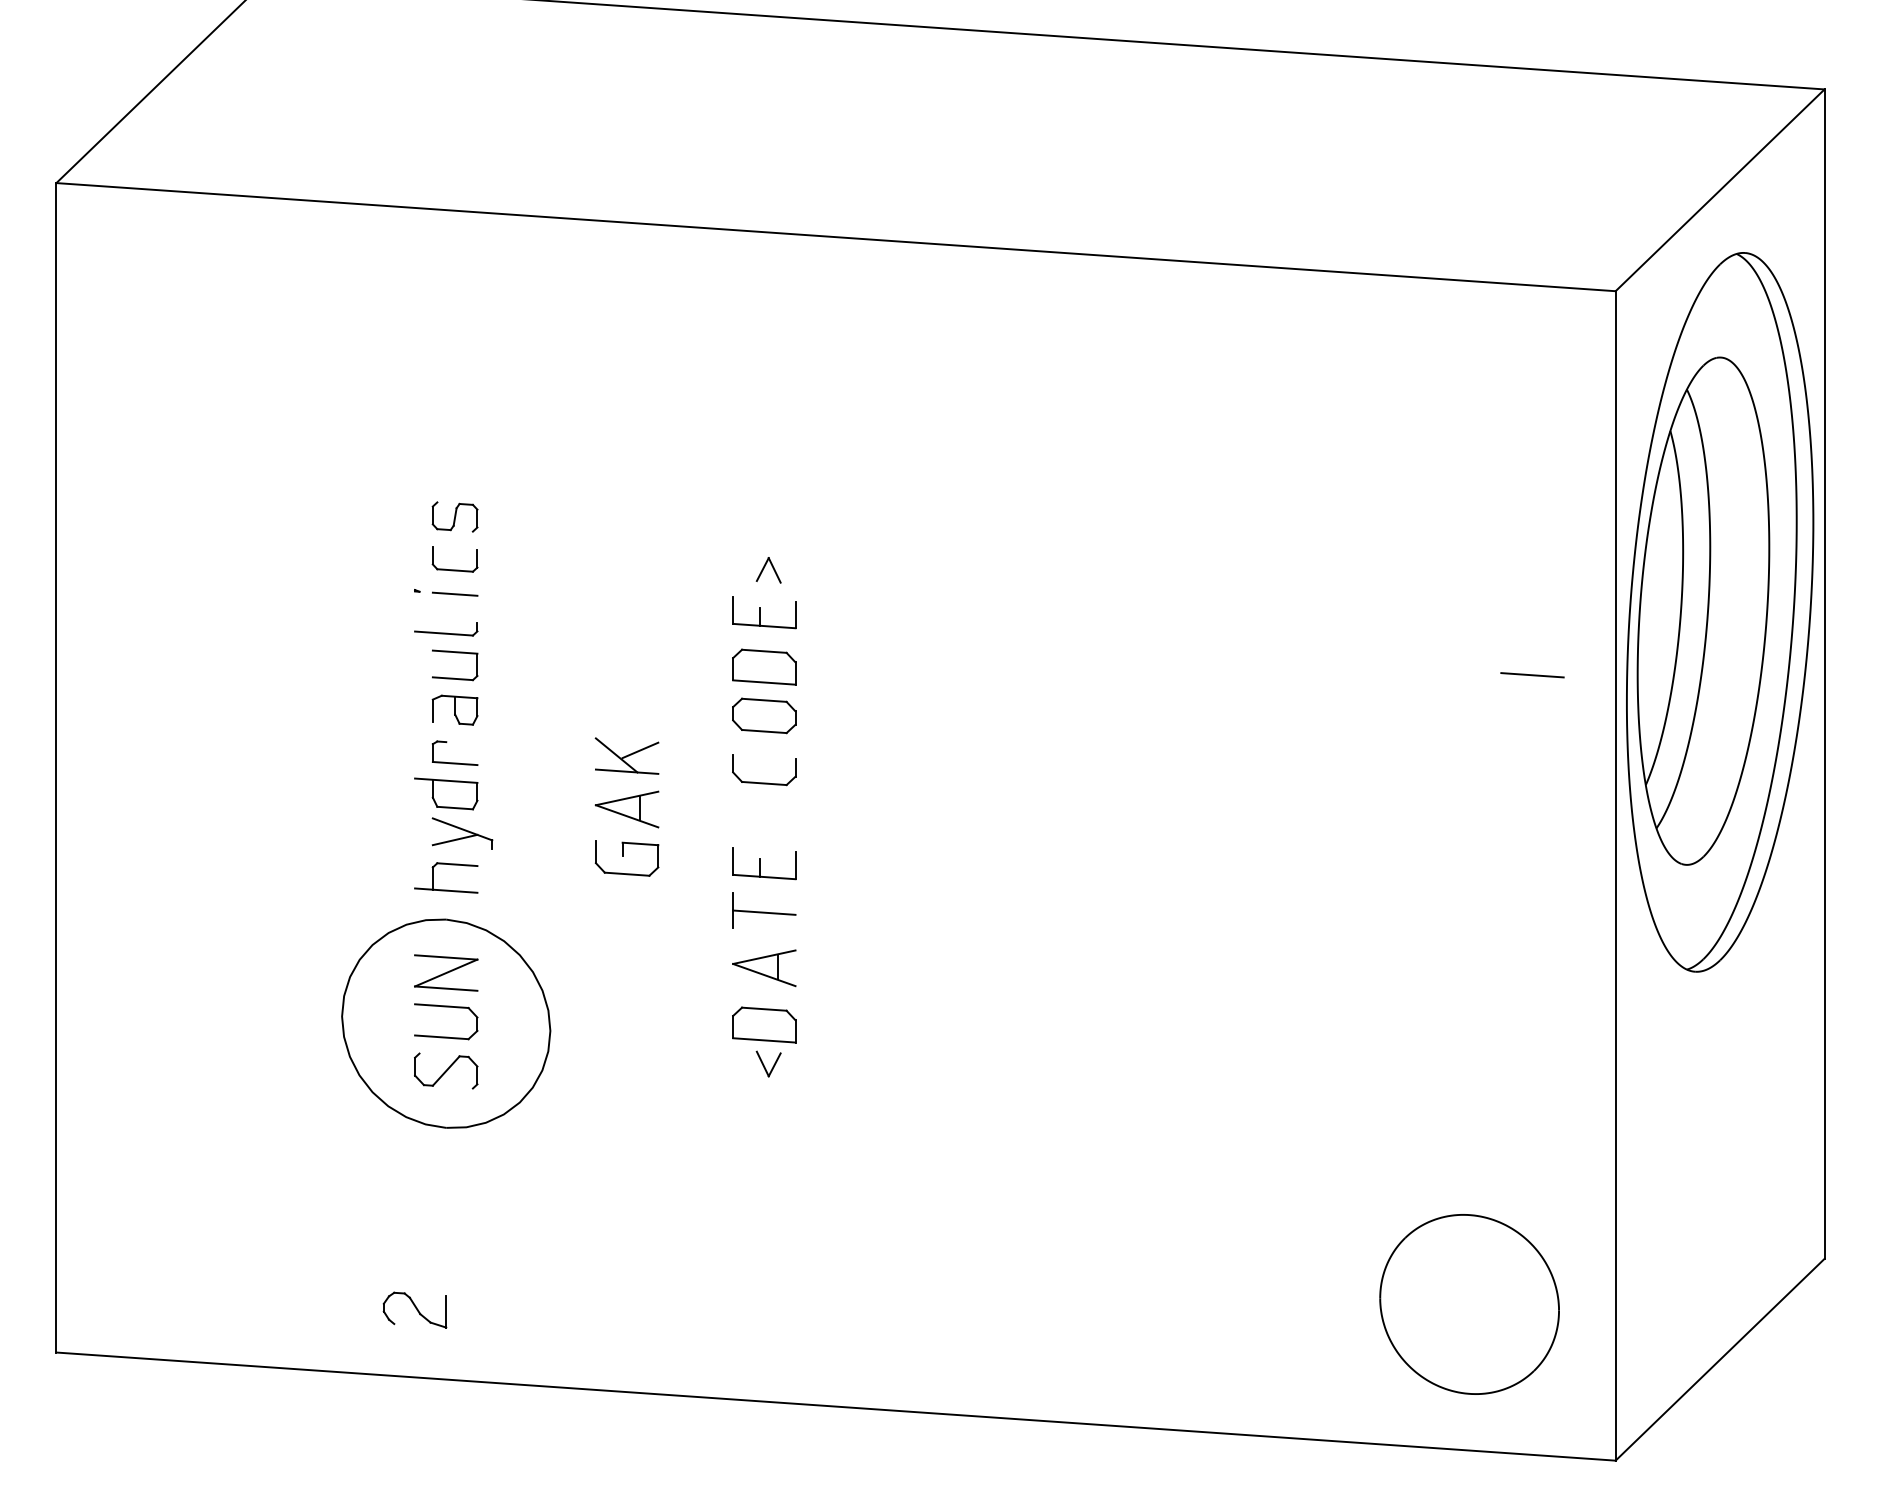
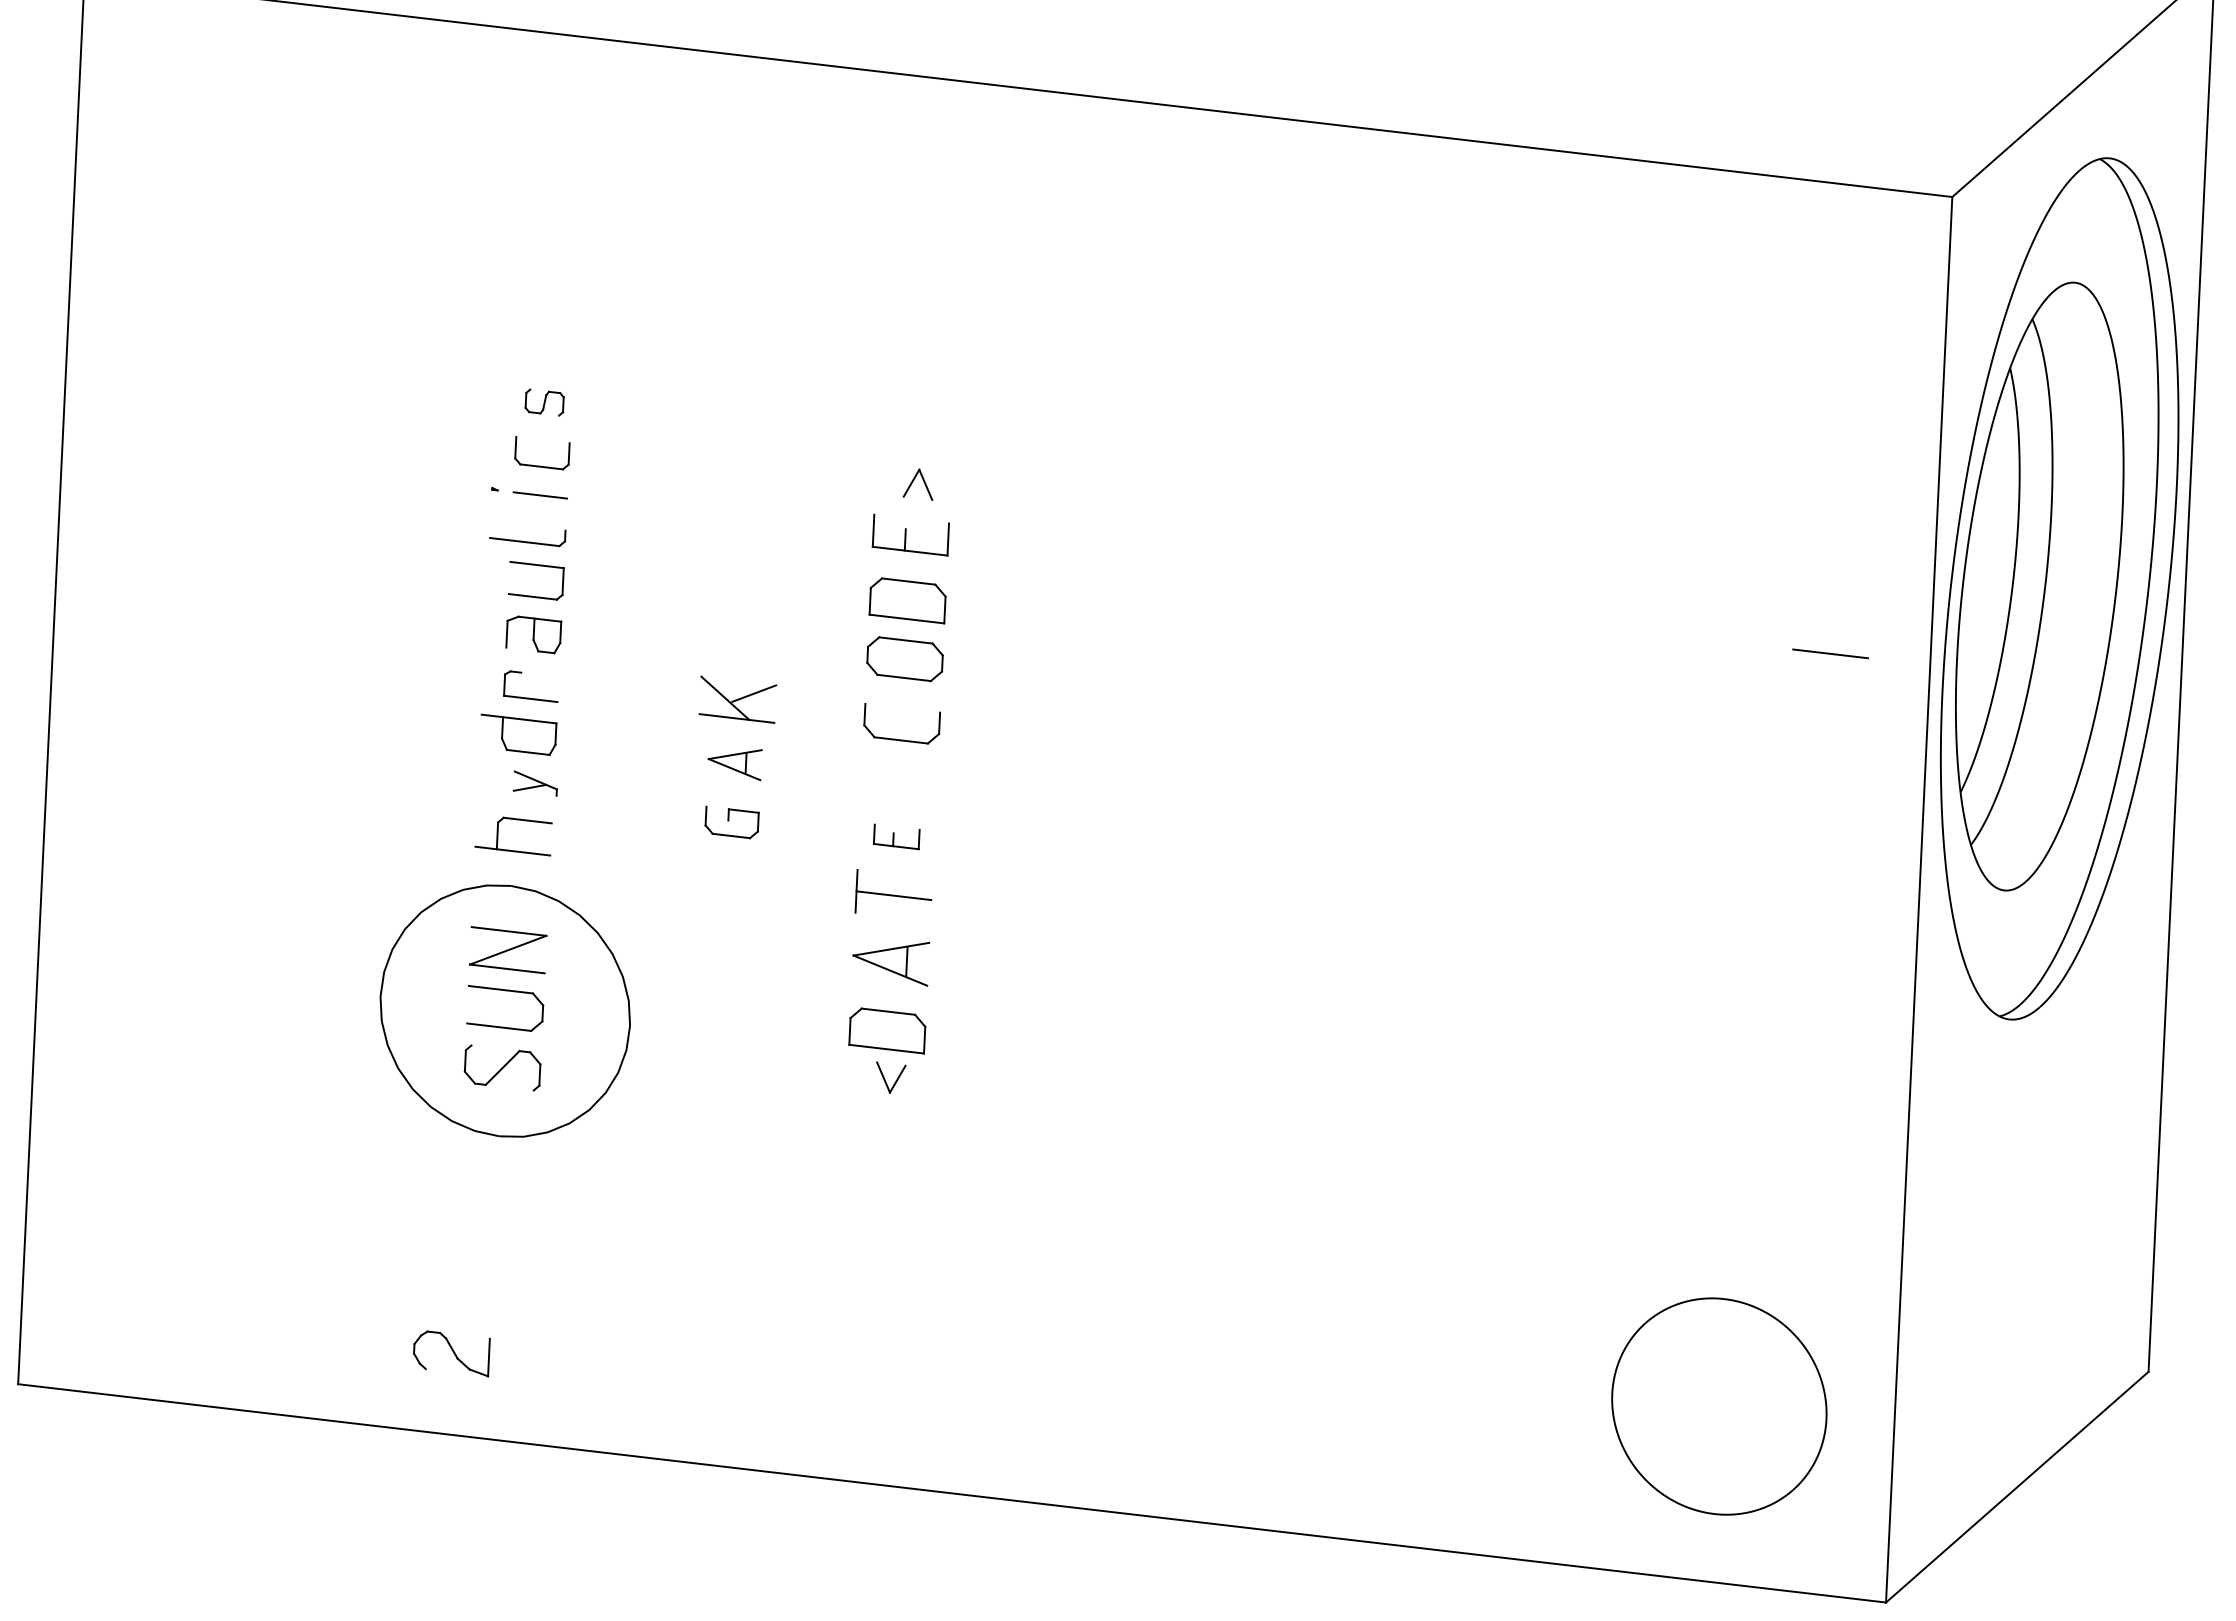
part: (454, 516) -> (543, 401), size x0.7
part: (626, 809) -> (734, 763), size x0.7
part: (462, 833) -> (535, 783), size x0.6
part: (626, 858) -> (731, 822), size x0.7
part: (764, 863) -> (896, 836), size x0.6

